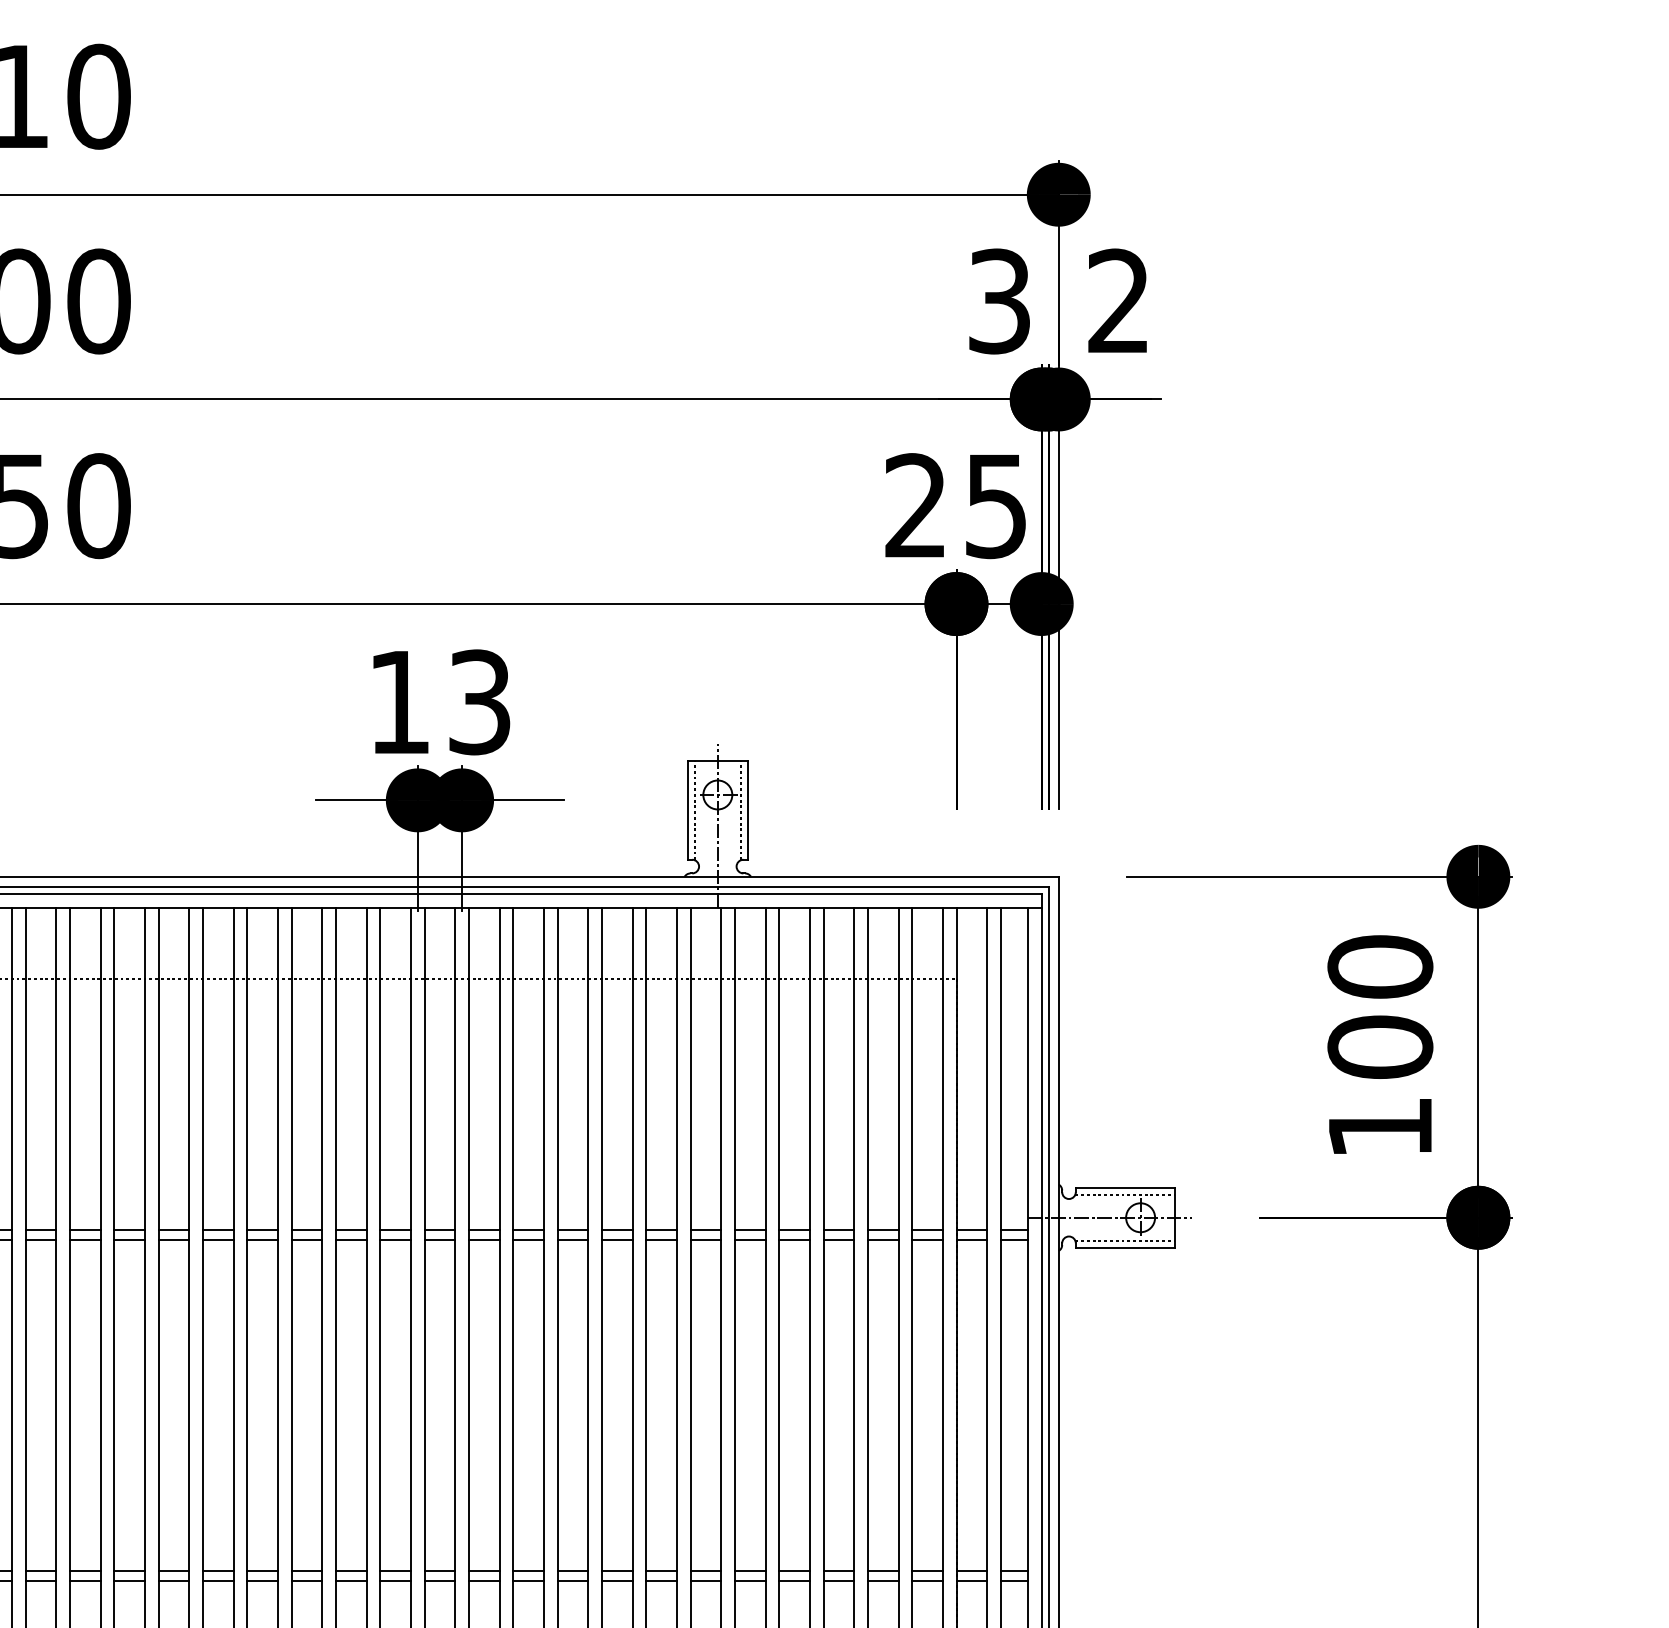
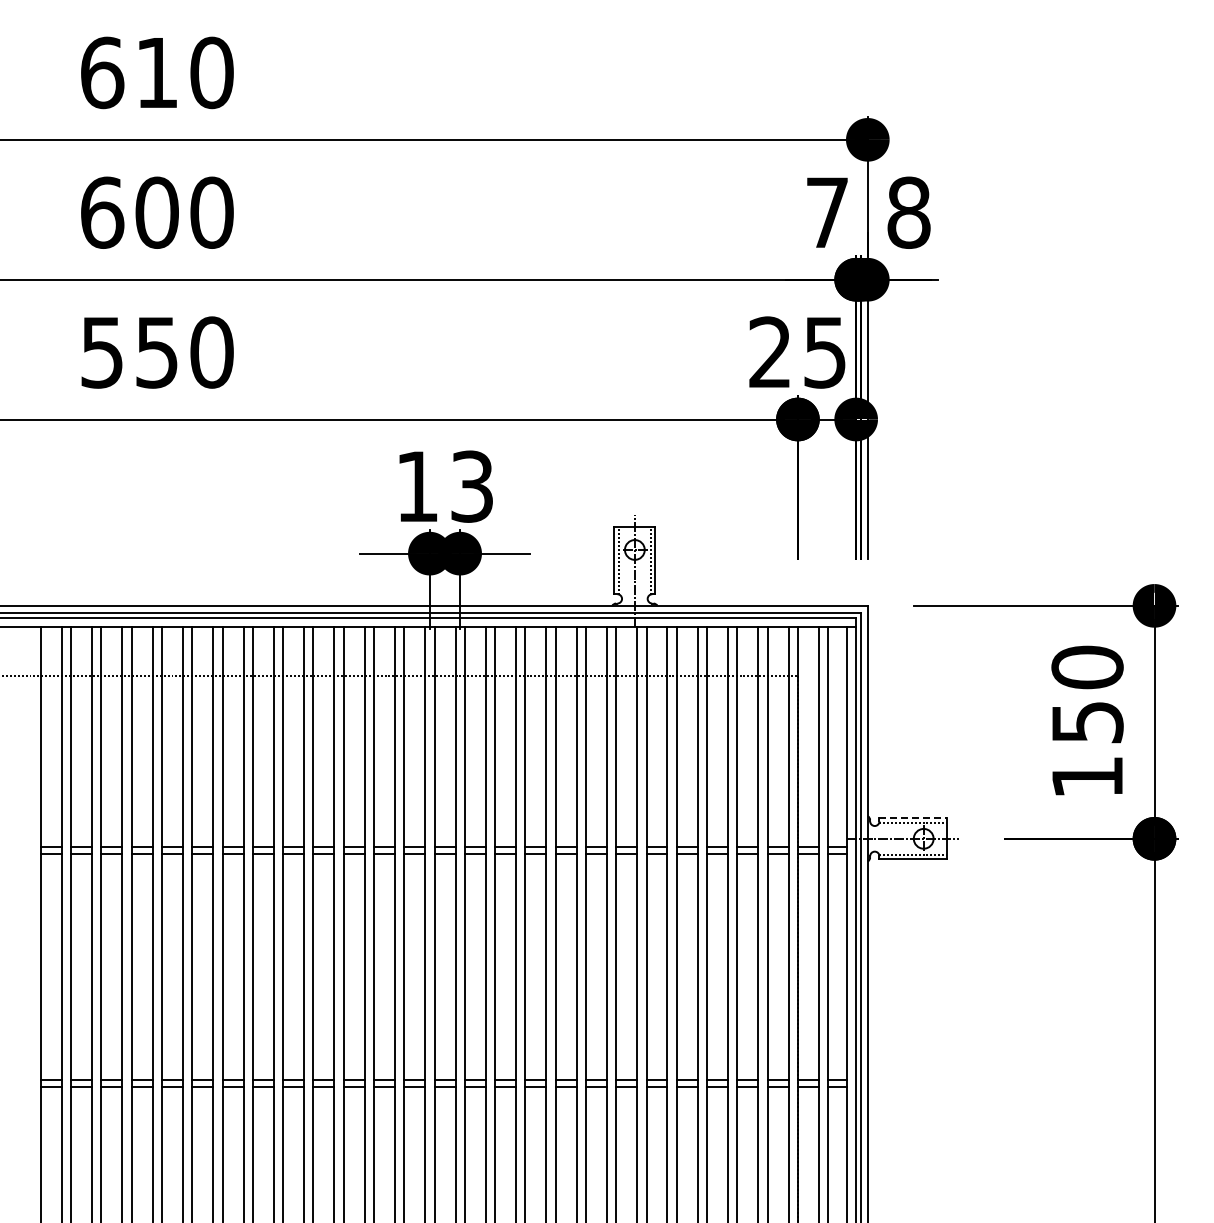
text: (999, 301) -> (827, 212), 3 -> 7
text: (1118, 301) -> (908, 212), 2 -> 8
text: (1380, 1046) -> (1087, 721), 100 -> 150
line: (1125, 1188) -> (913, 818), solid -> dashed

